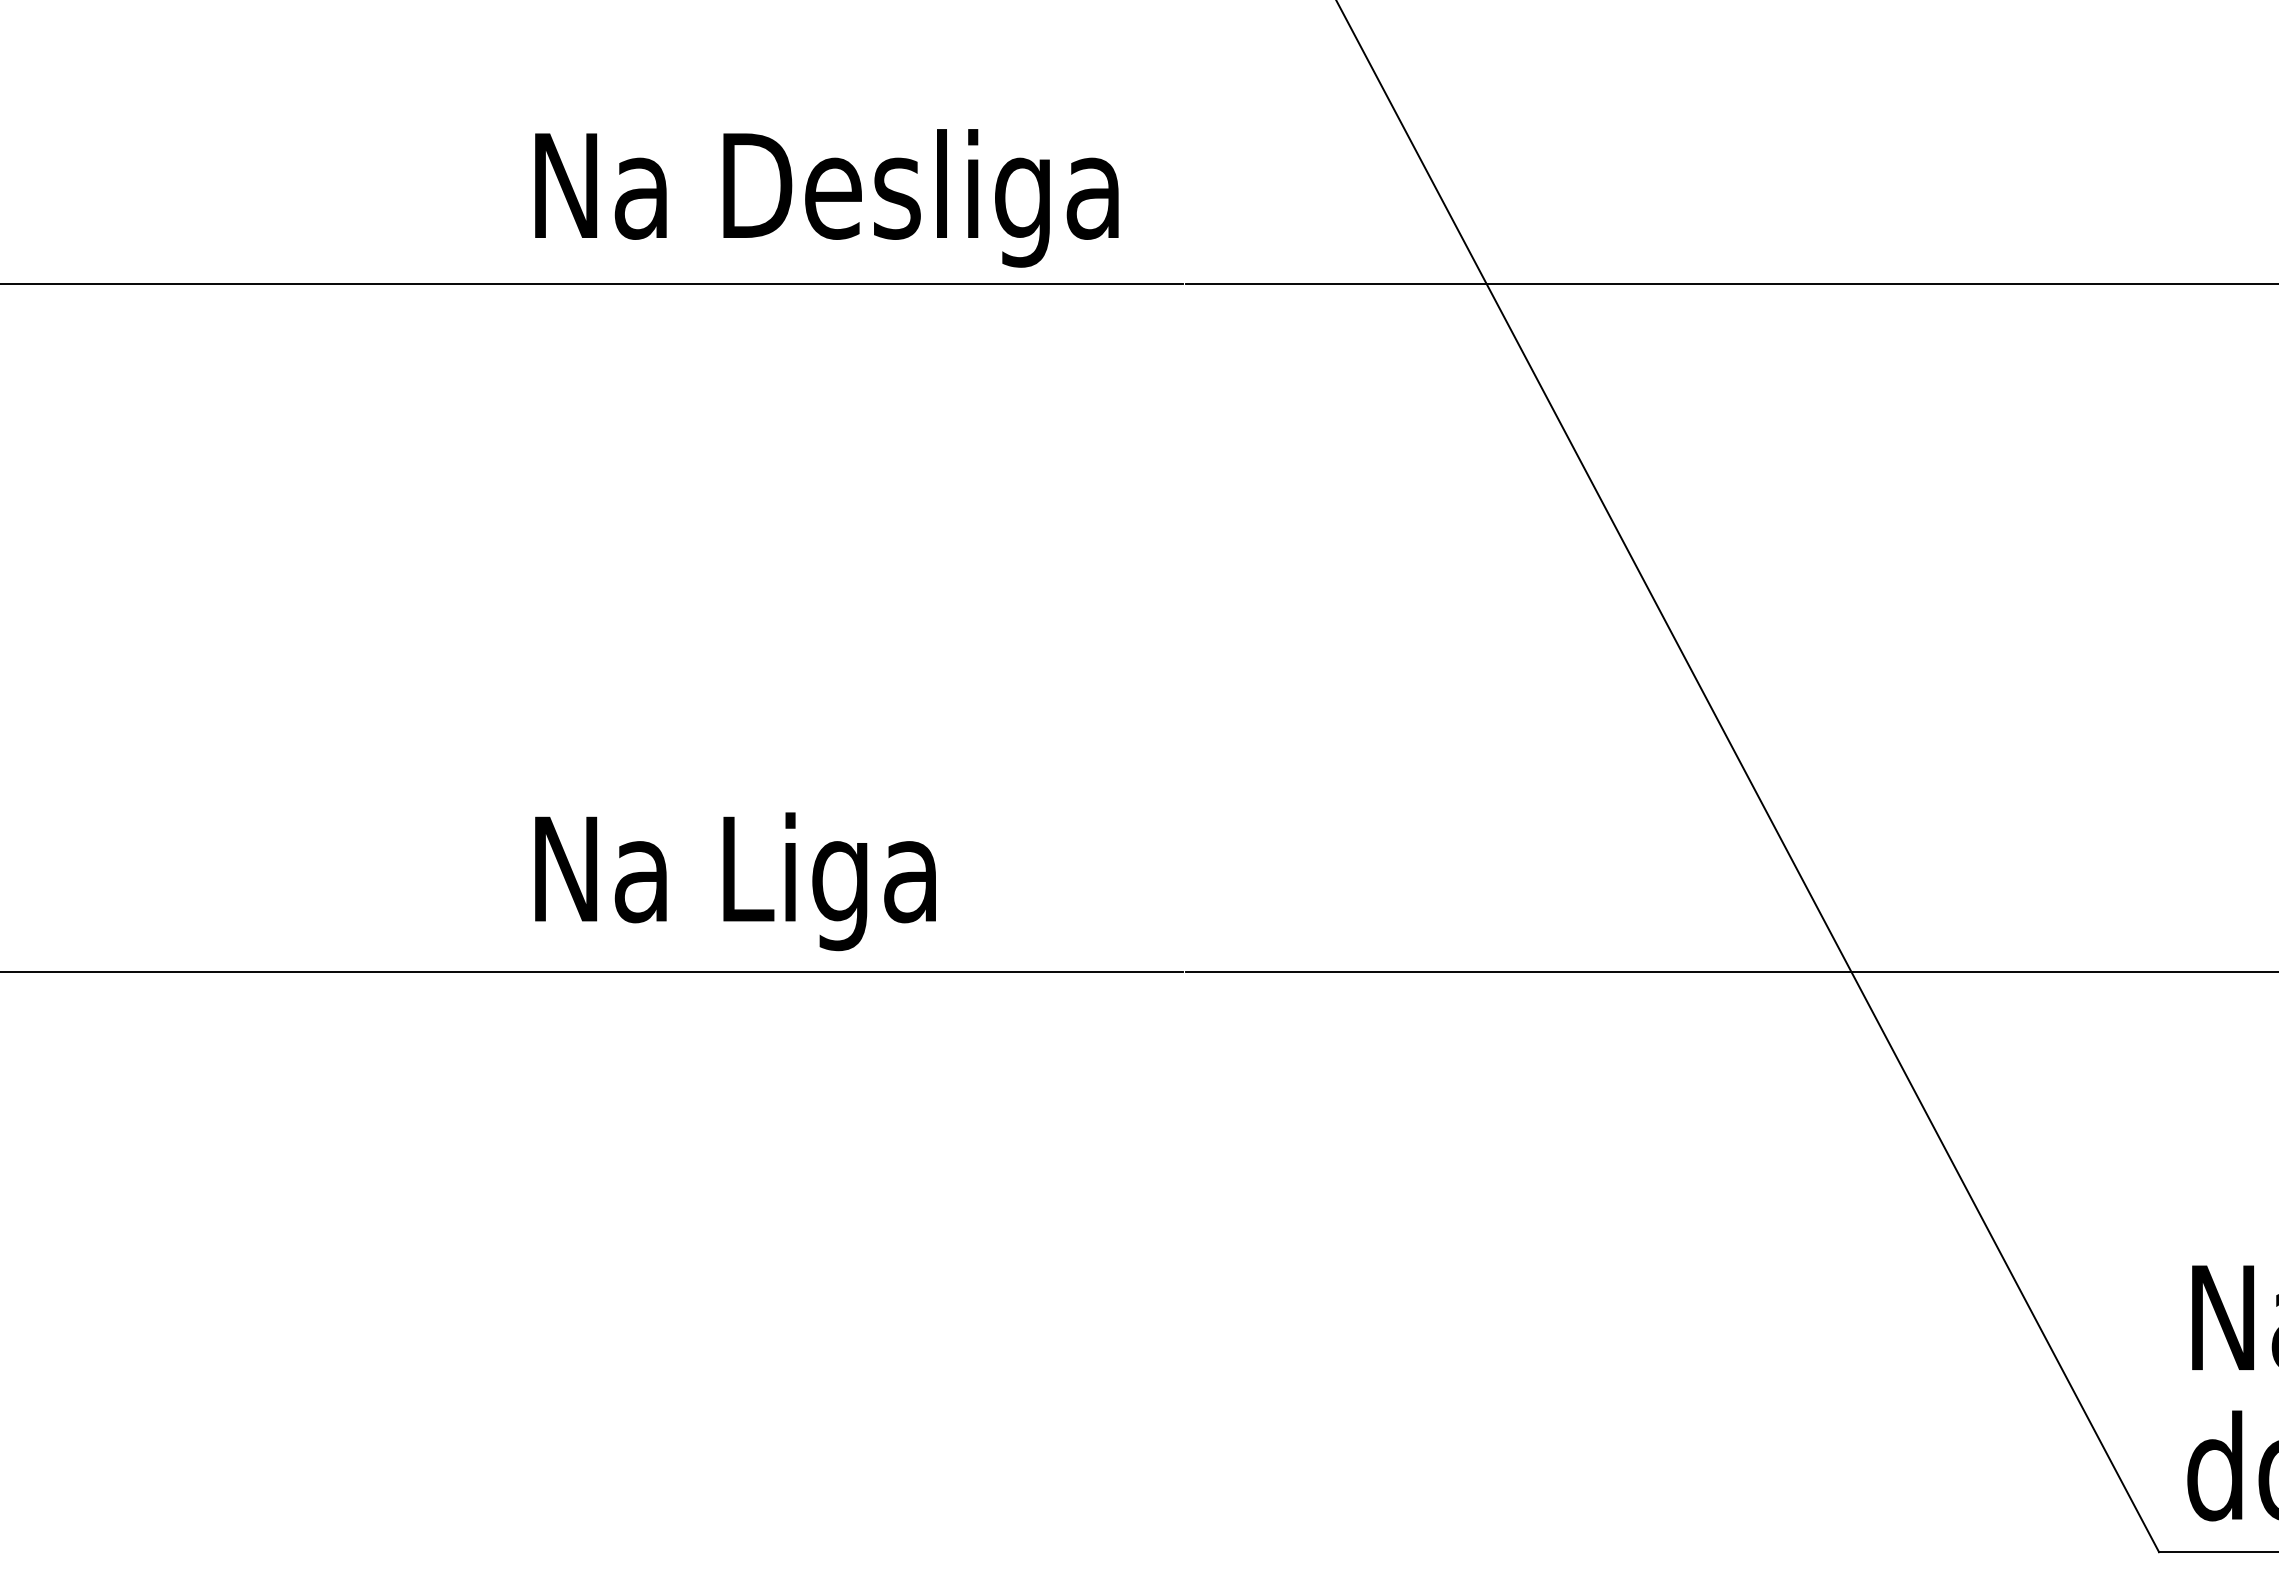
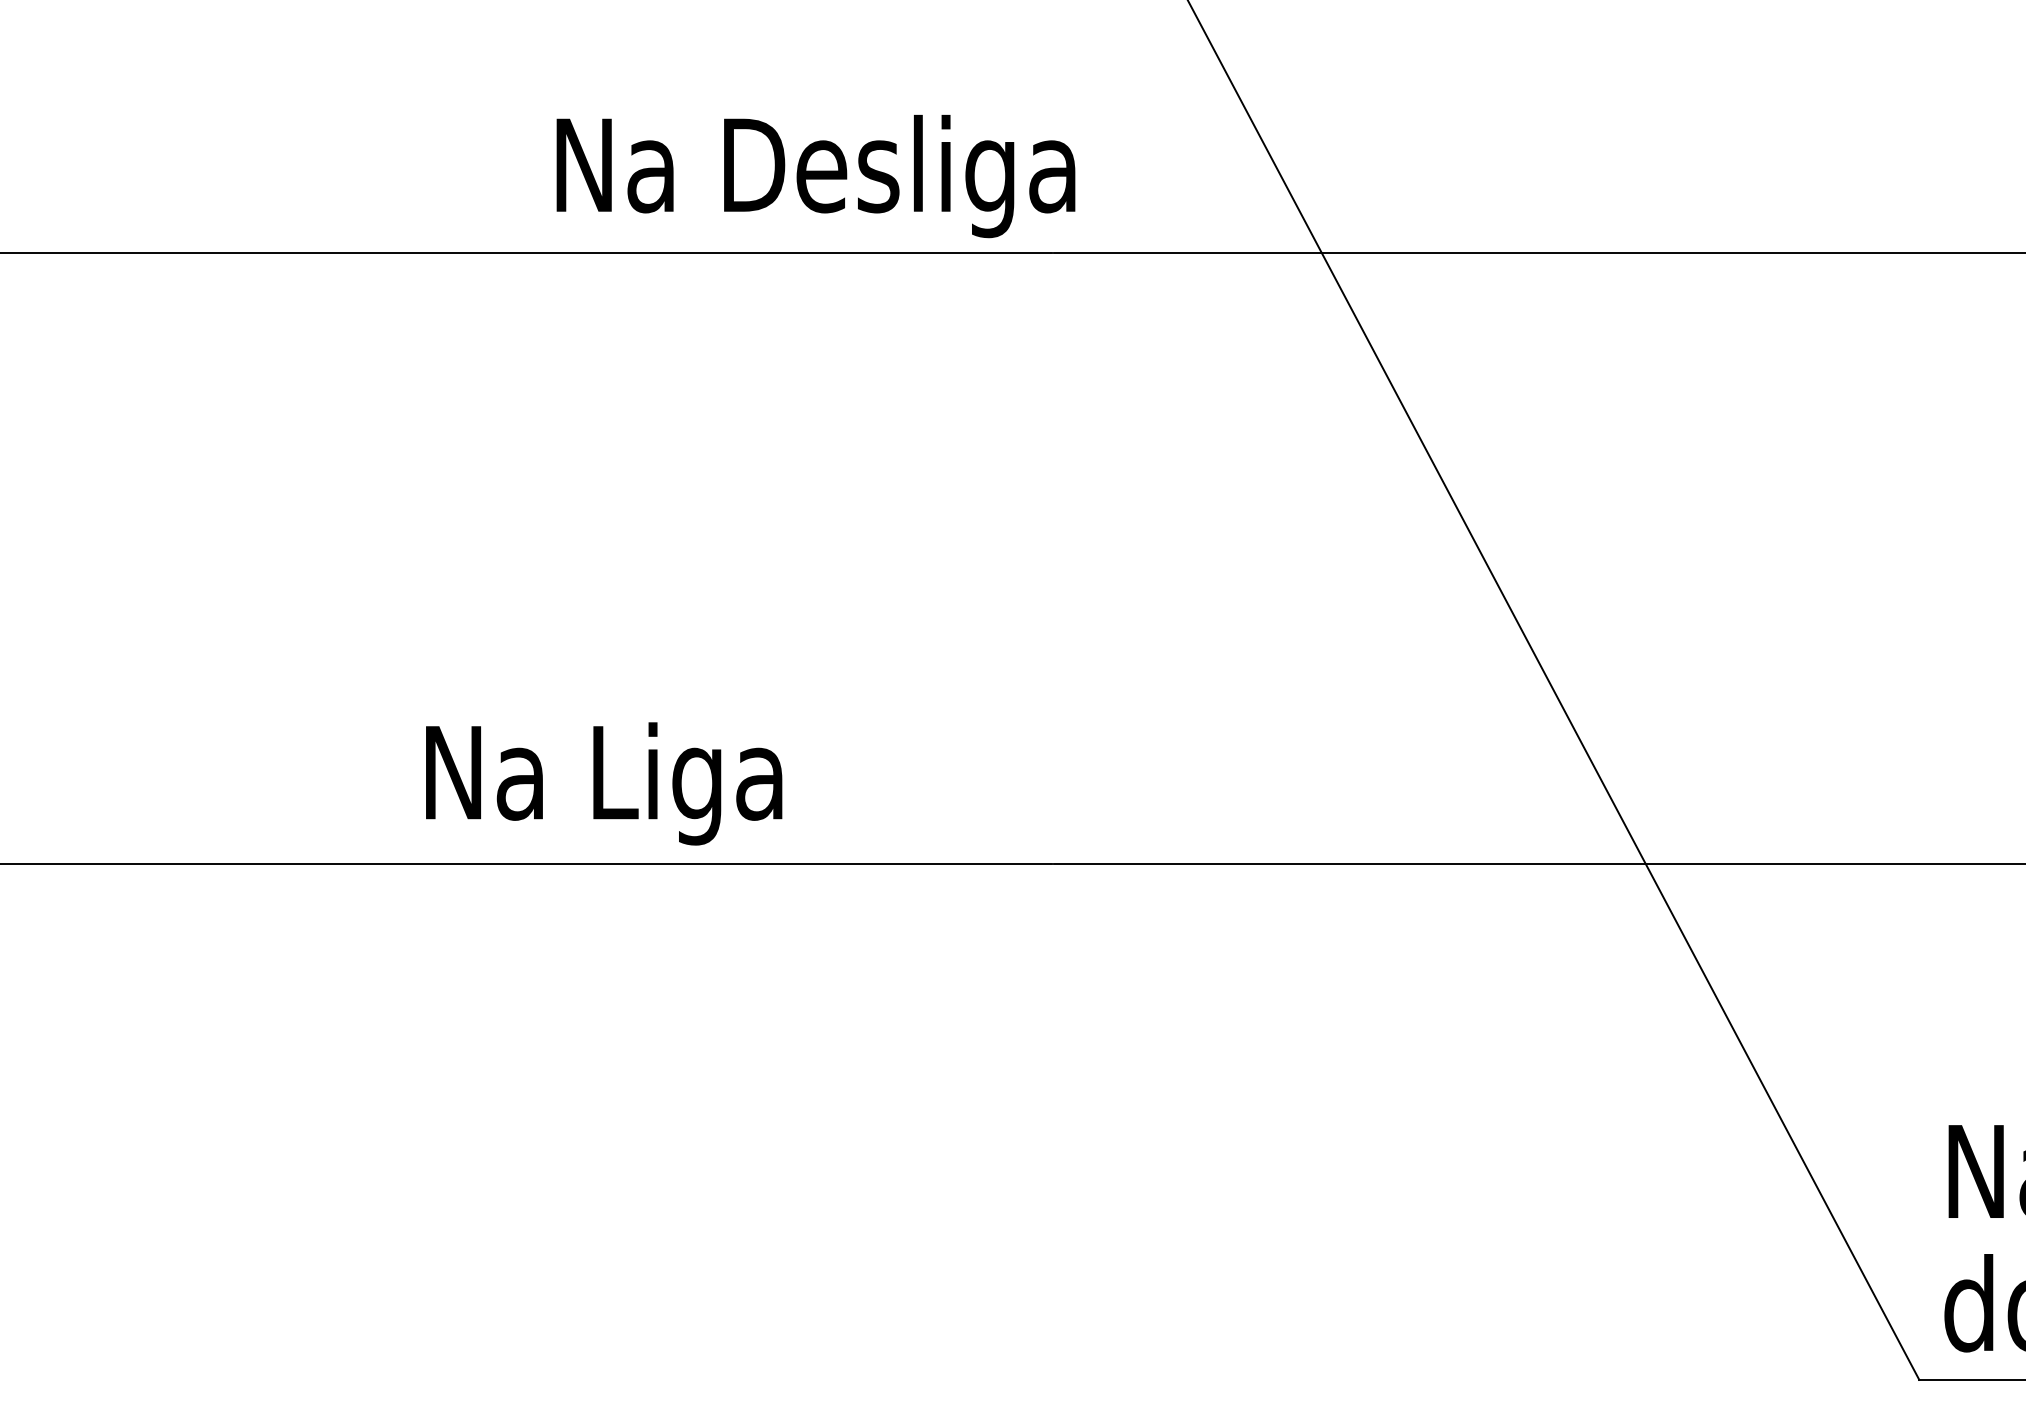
text: (826, 198) -> (815, 176), moved
text: (735, 881) -> (604, 783), moved

